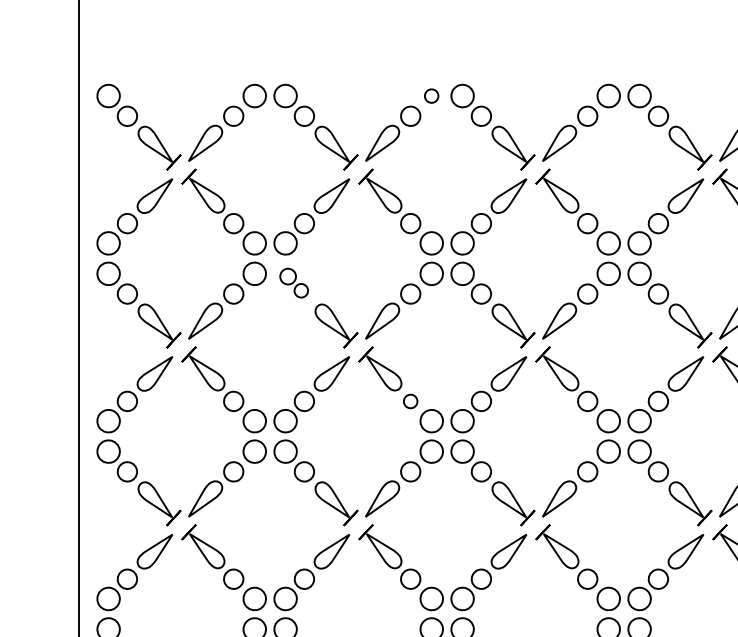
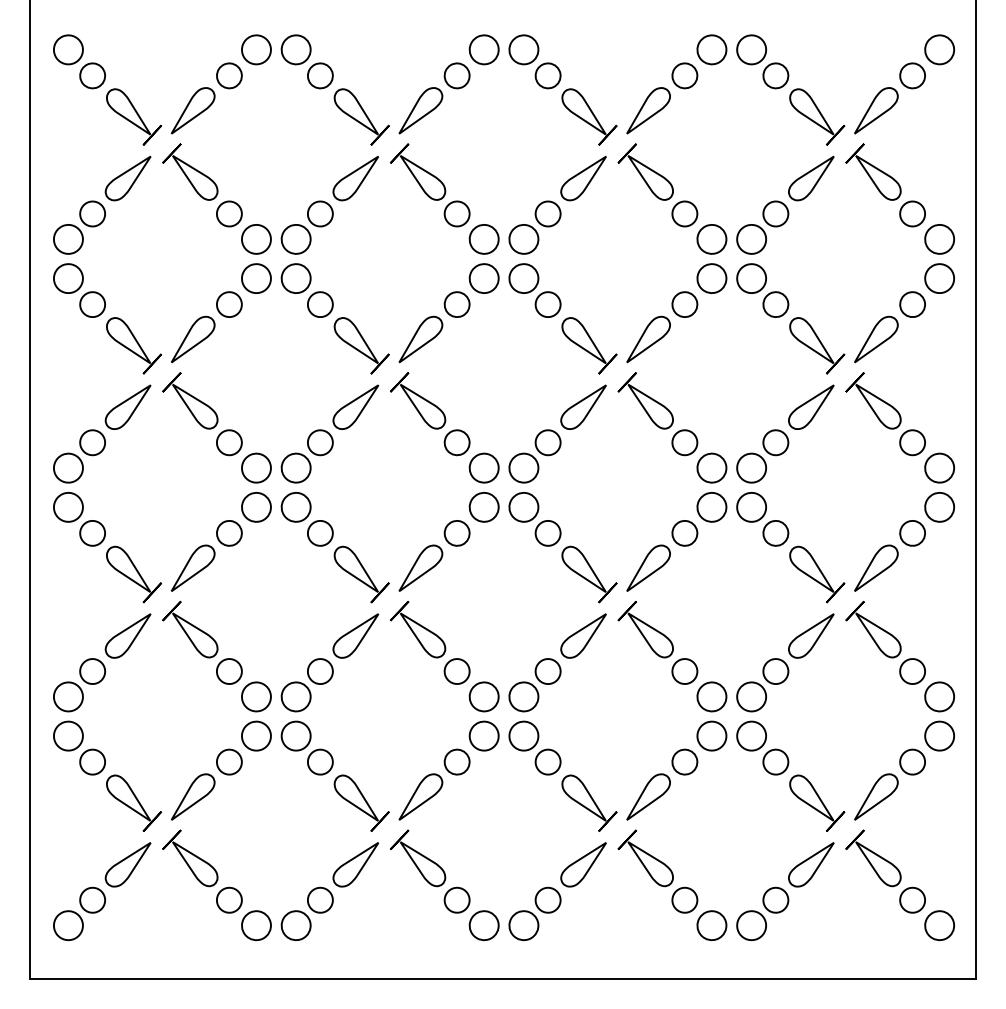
part: (431, 95) -> (483, 49), size x1.67
part: (293, 283) -> (306, 290), size x1.43
part: (410, 401) -> (456, 442), size x1.43

